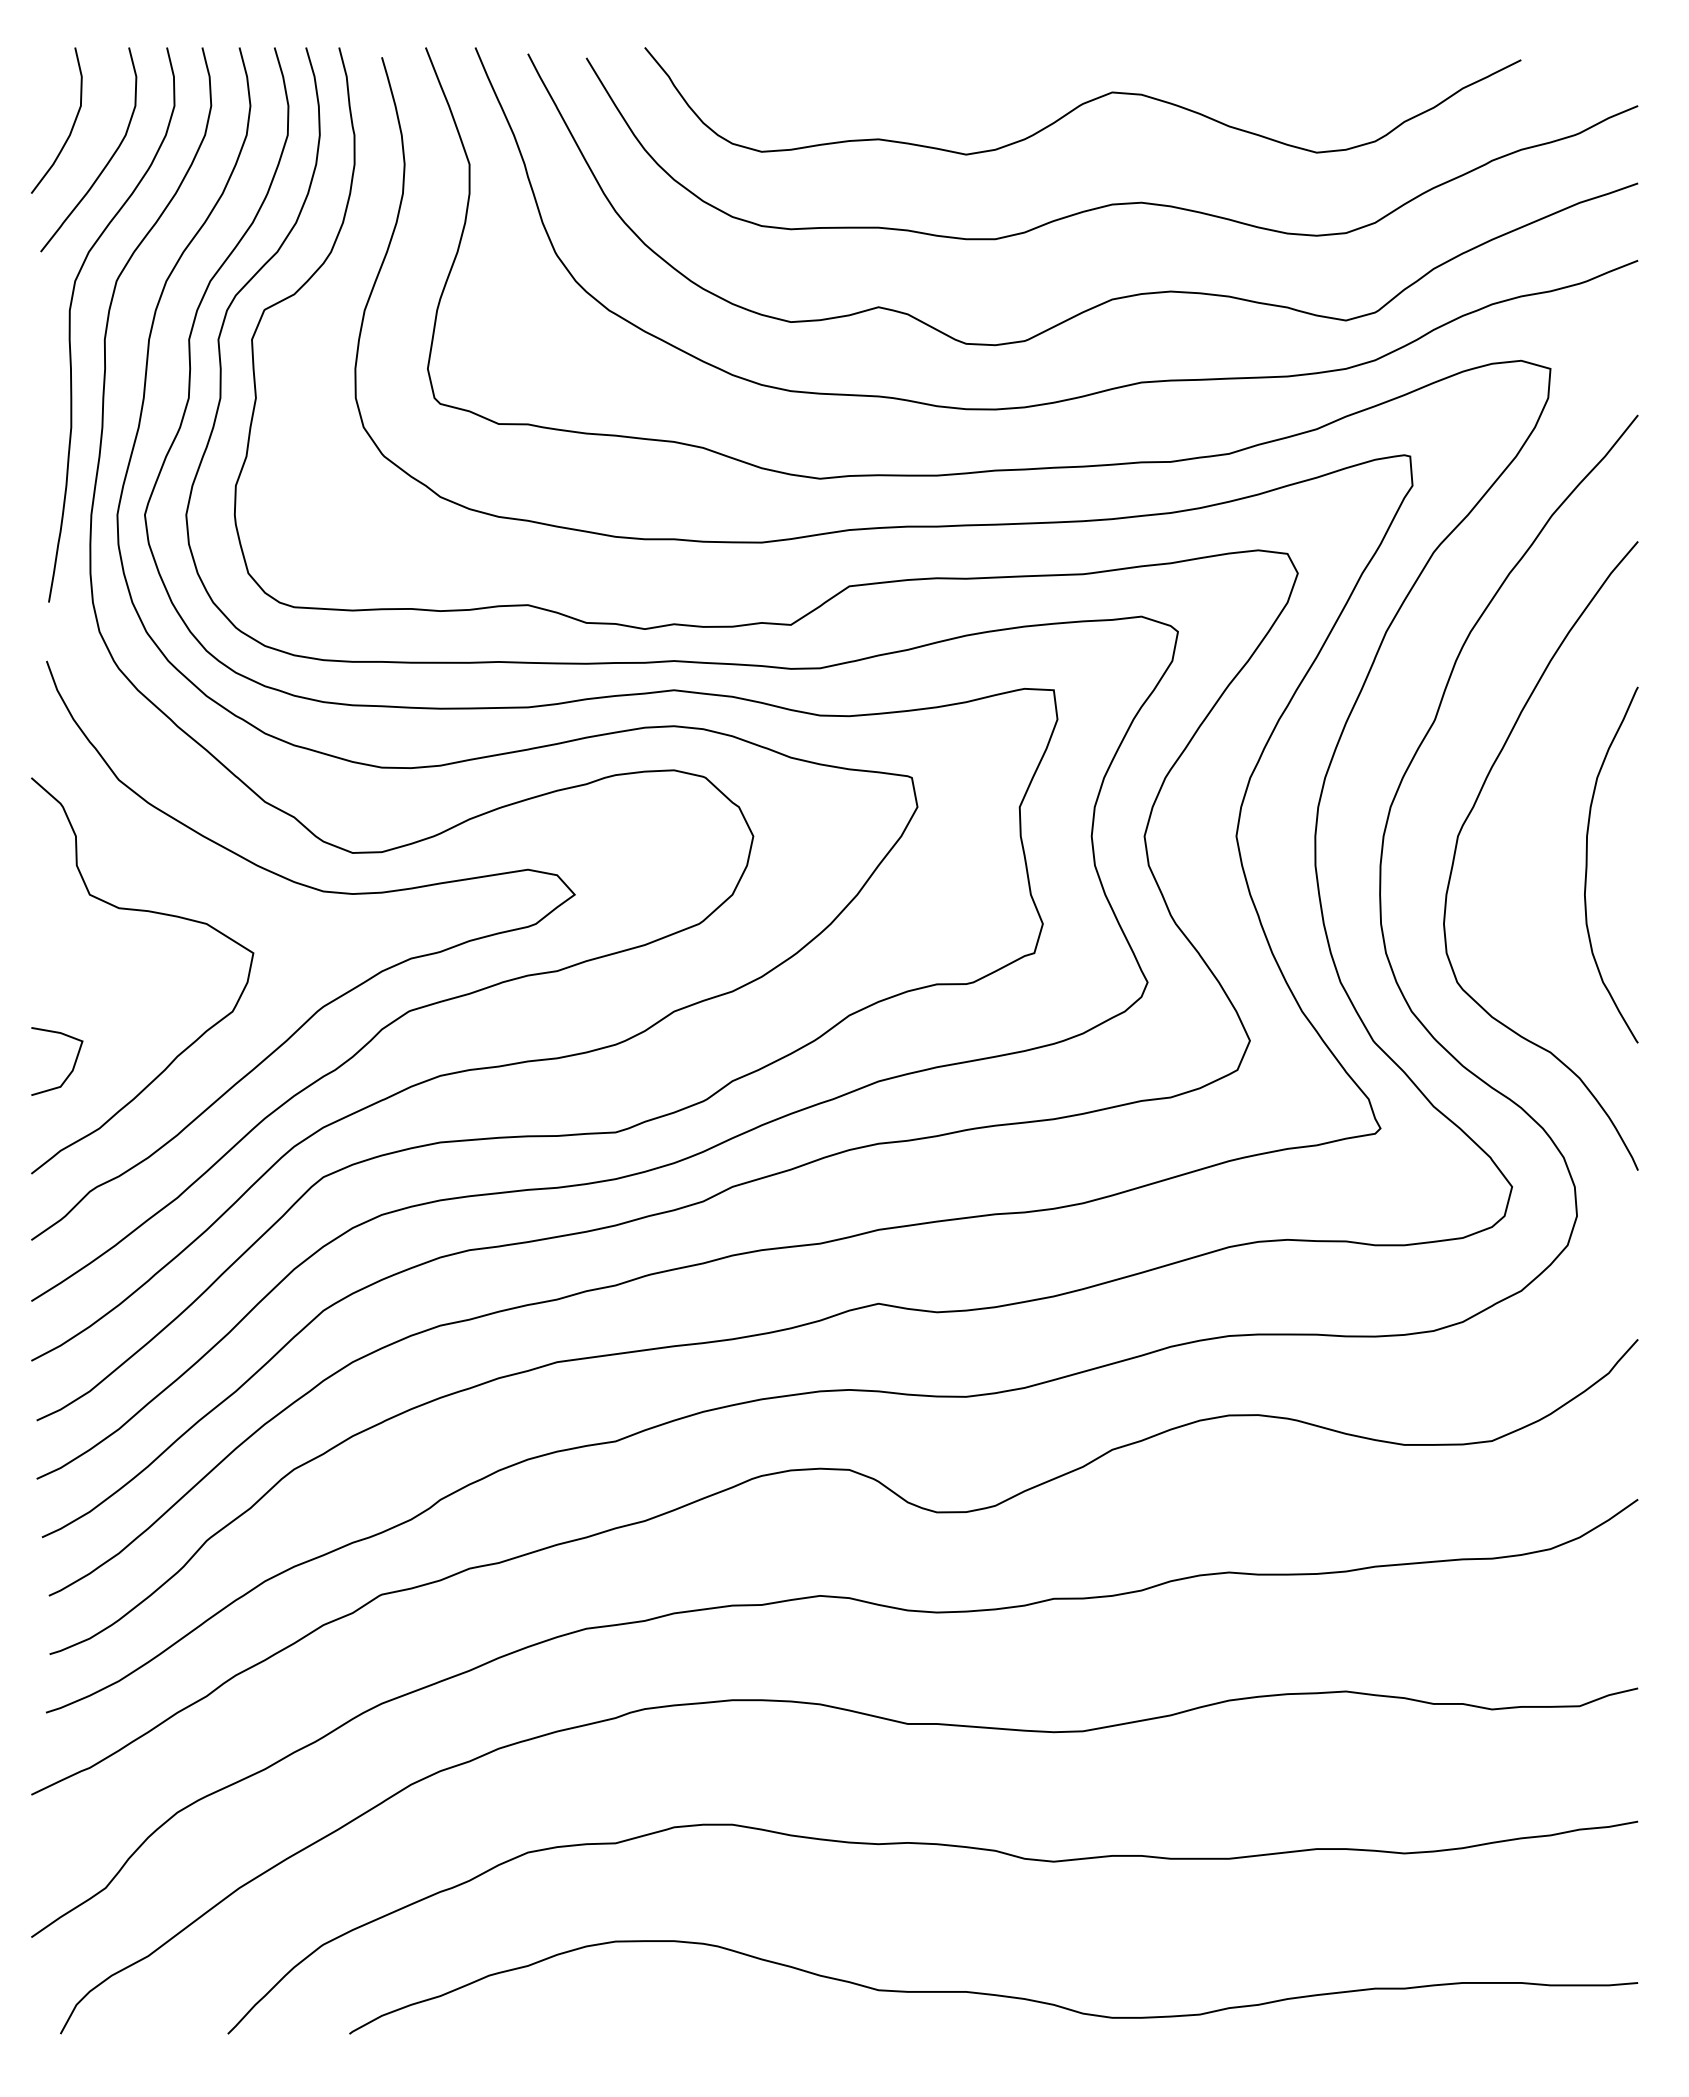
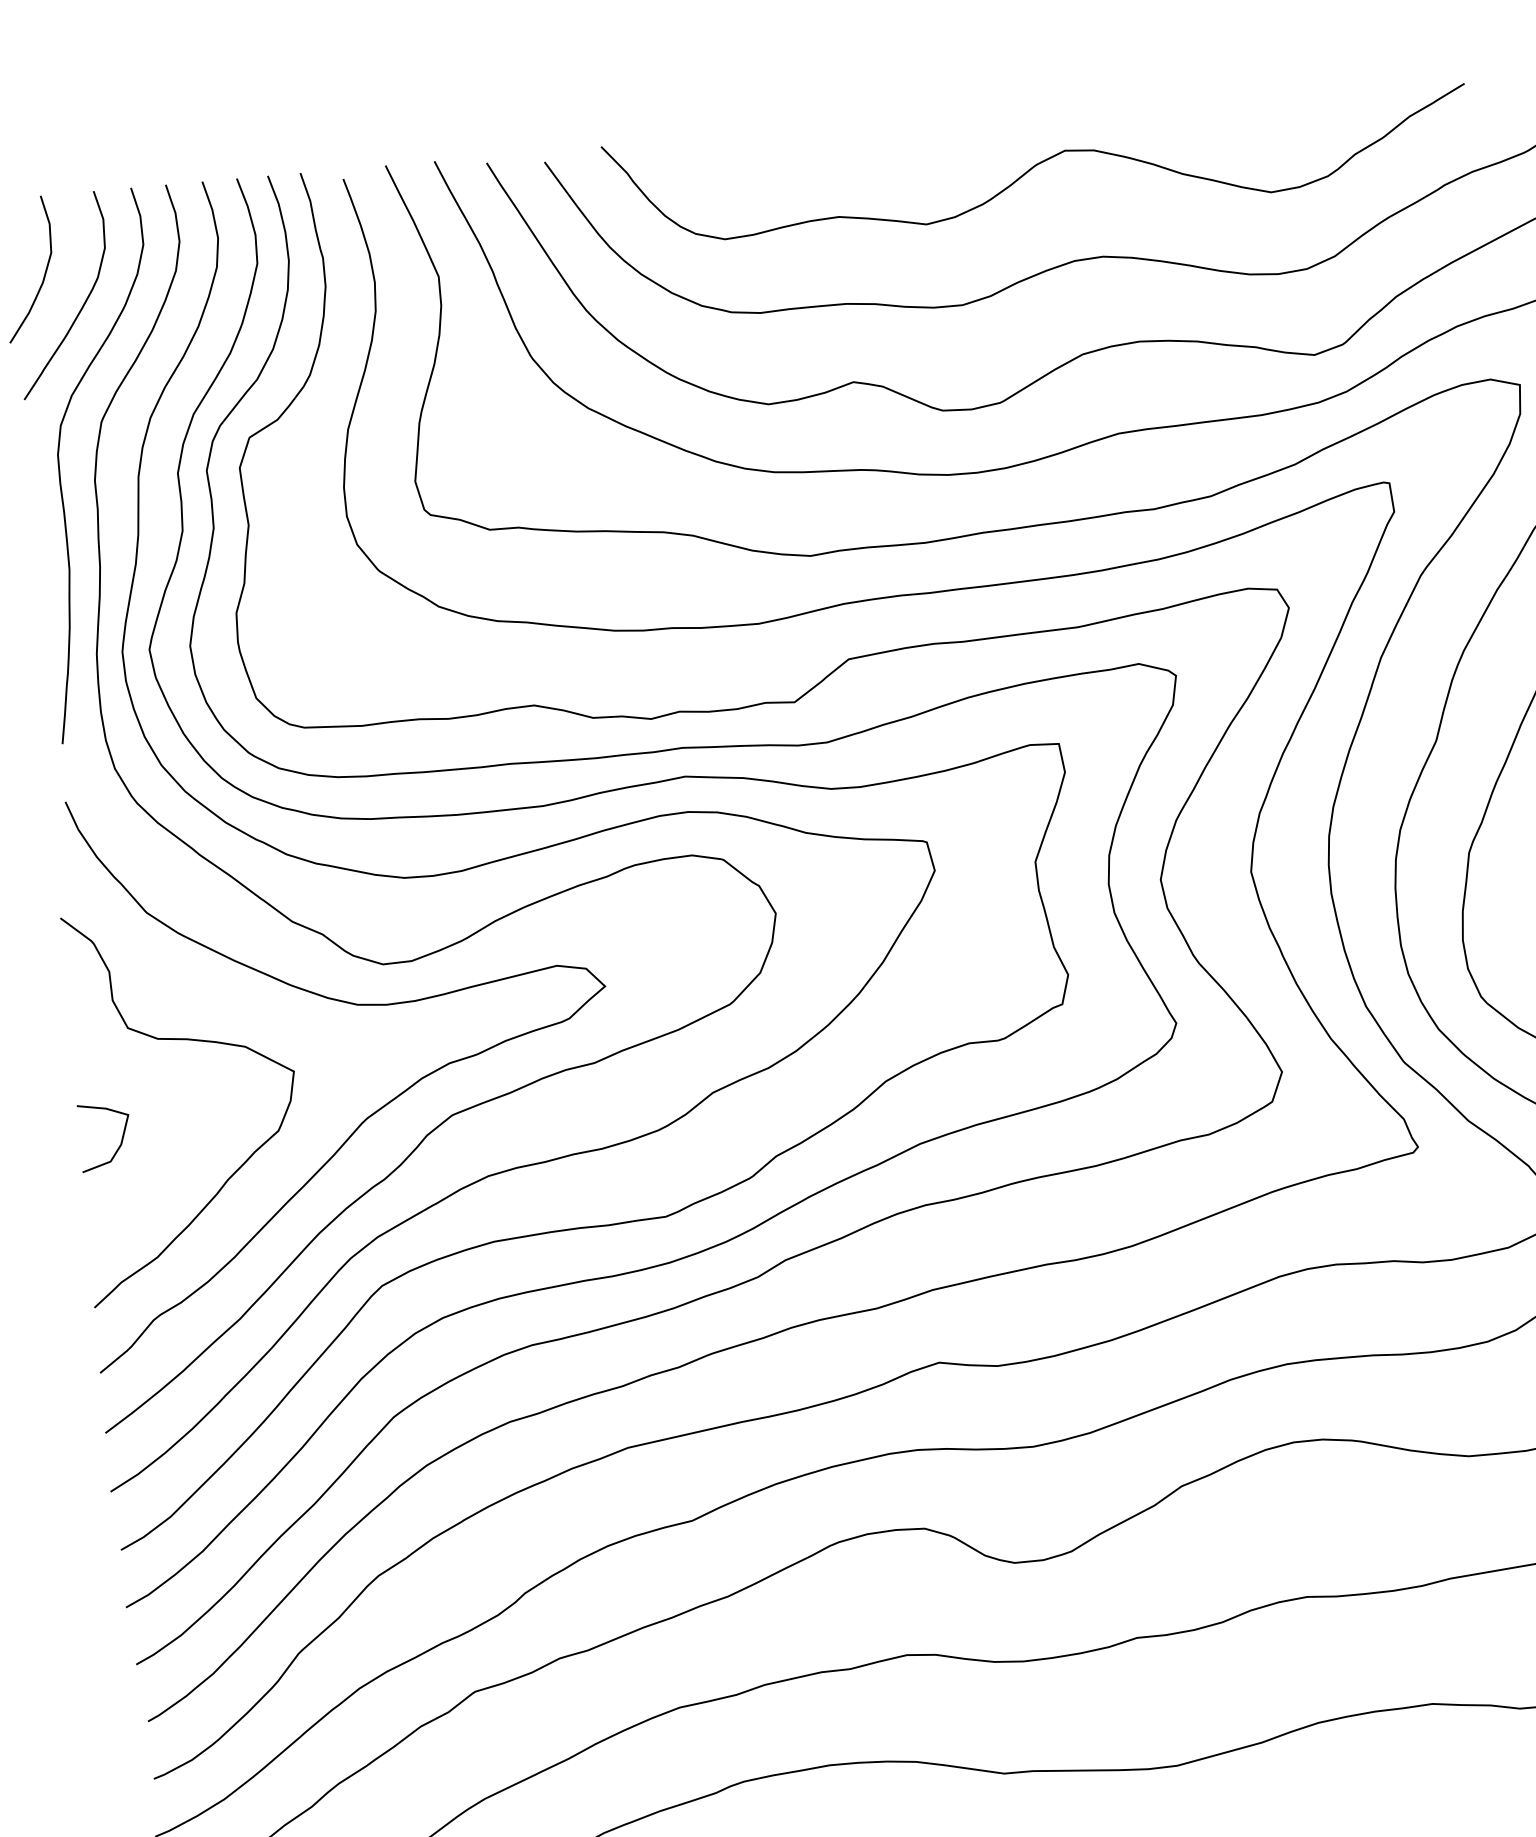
curve: (72, 1067) -> (120, 1141), moved

